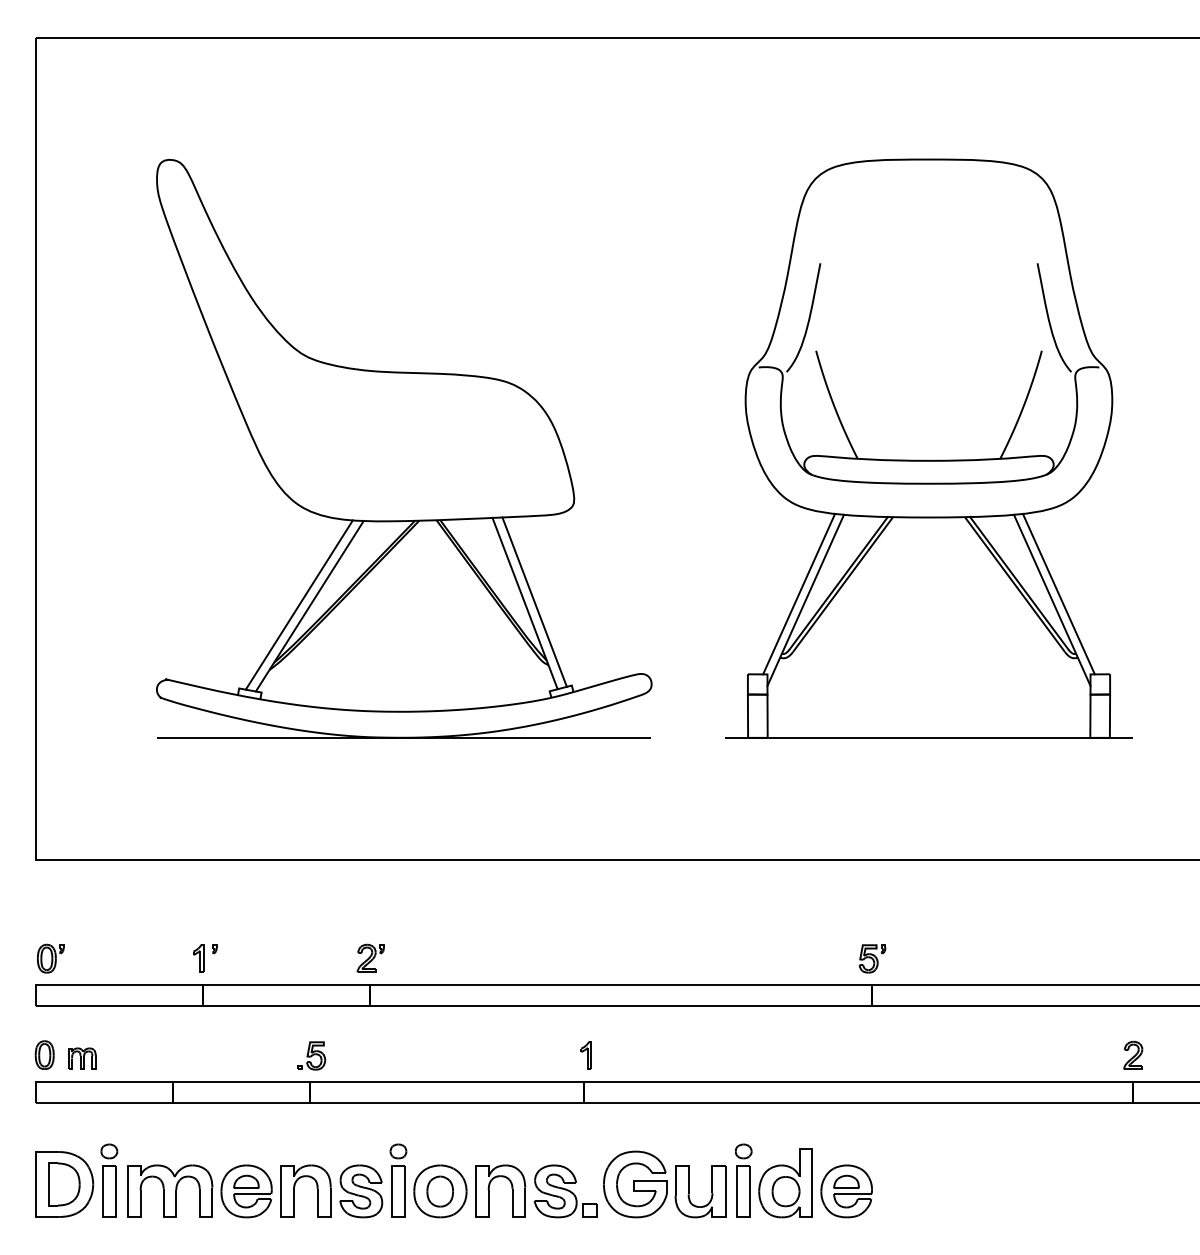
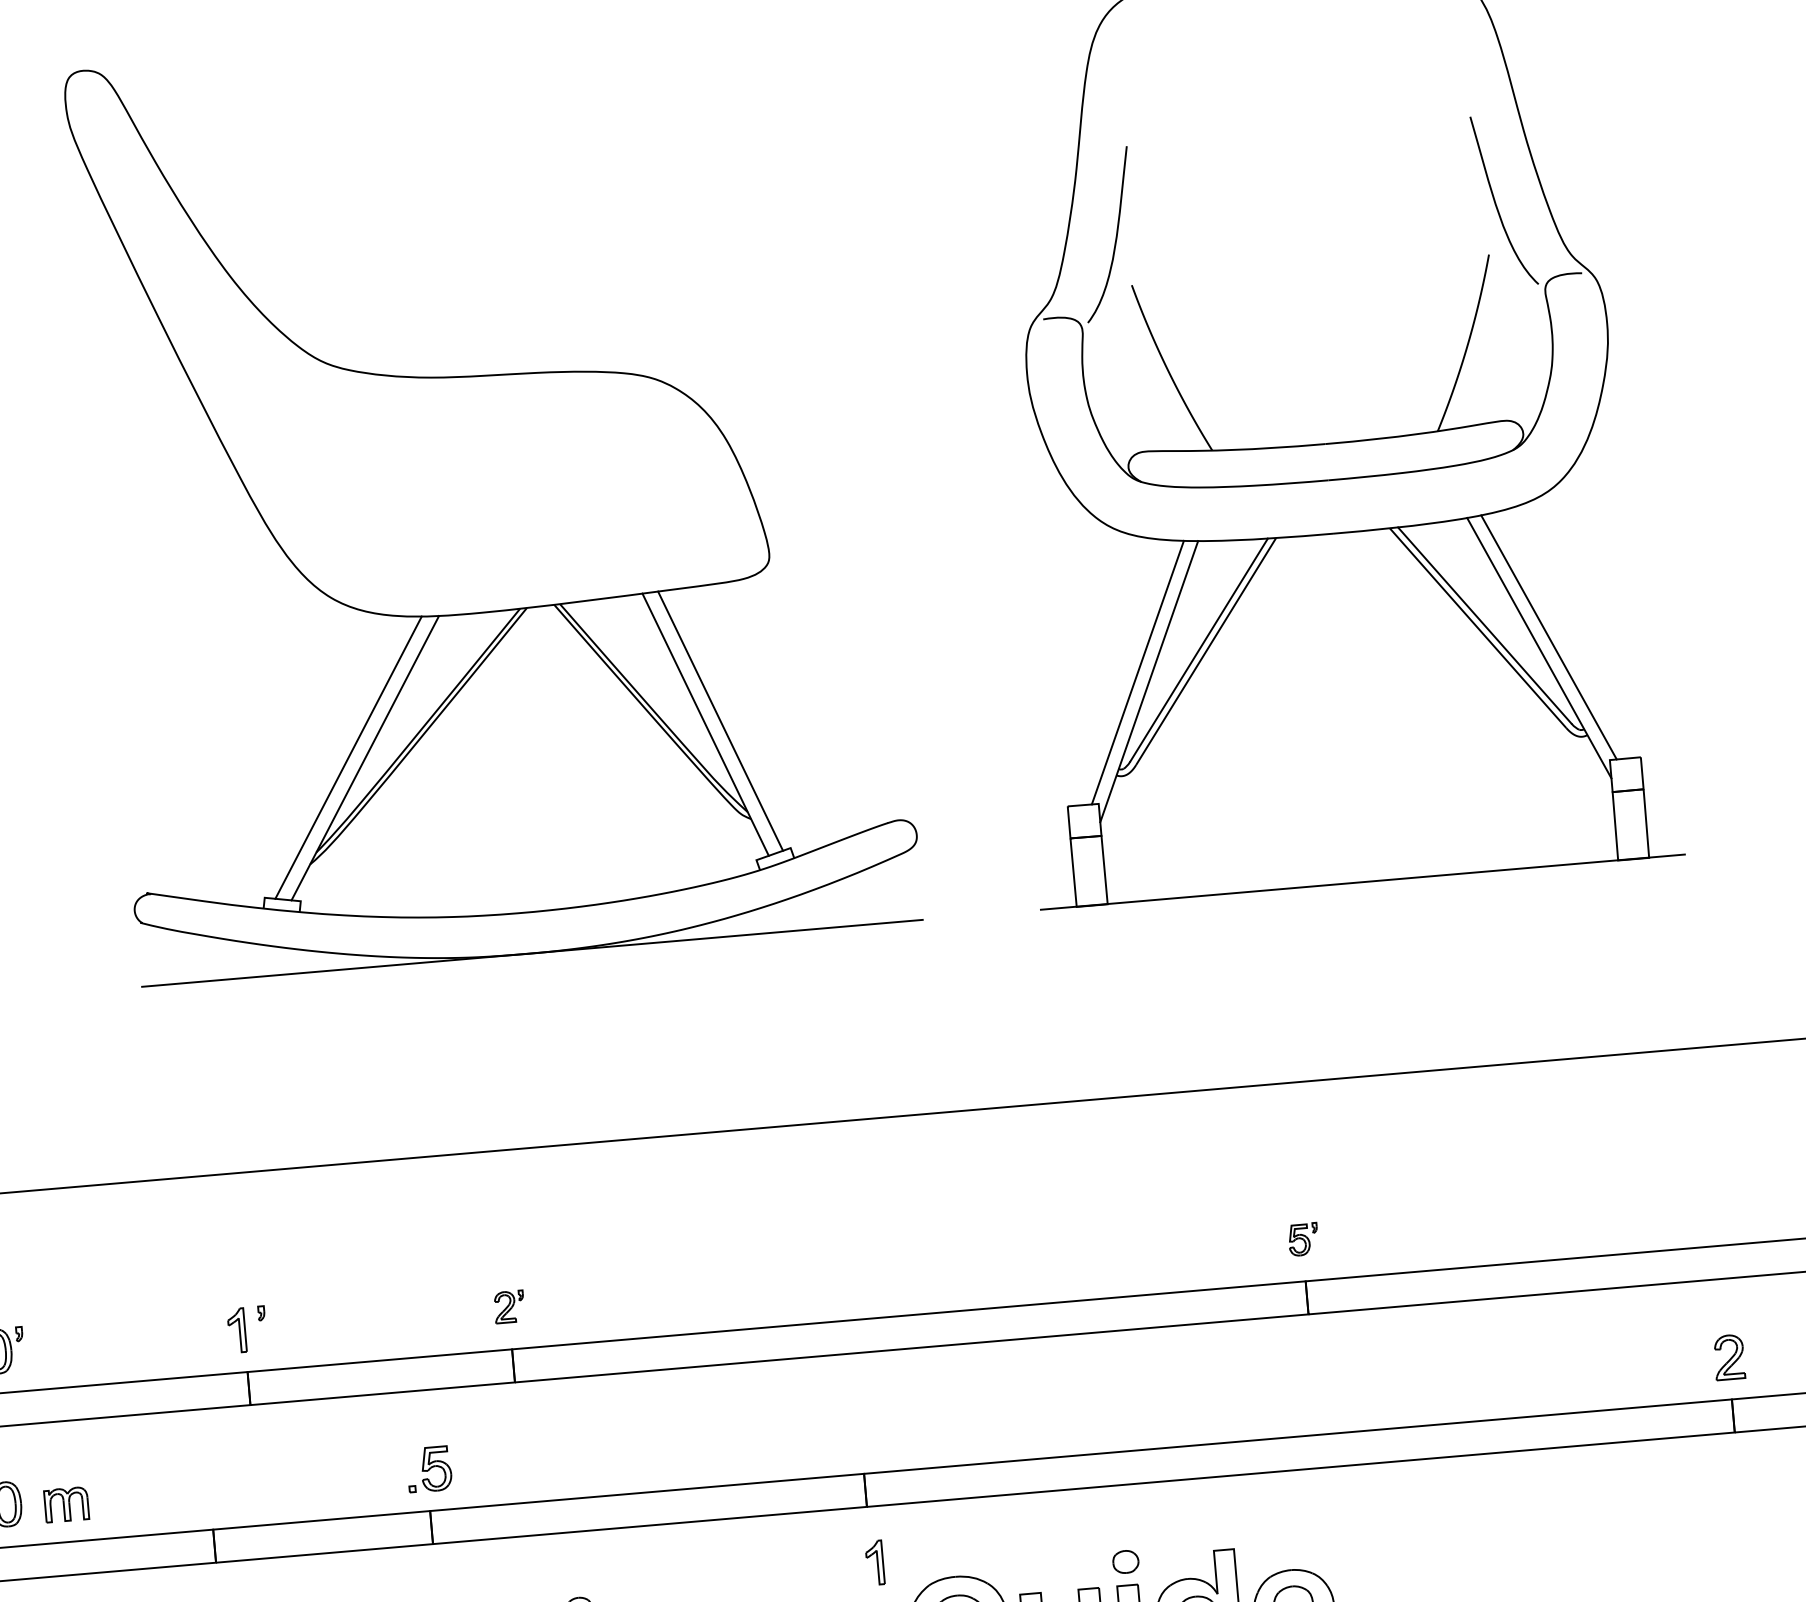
part: (370, 957) -> (509, 1305), size x0.7
part: (872, 958) -> (1303, 1239), size x0.7
part: (585, 1055) -> (873, 1562), moved

